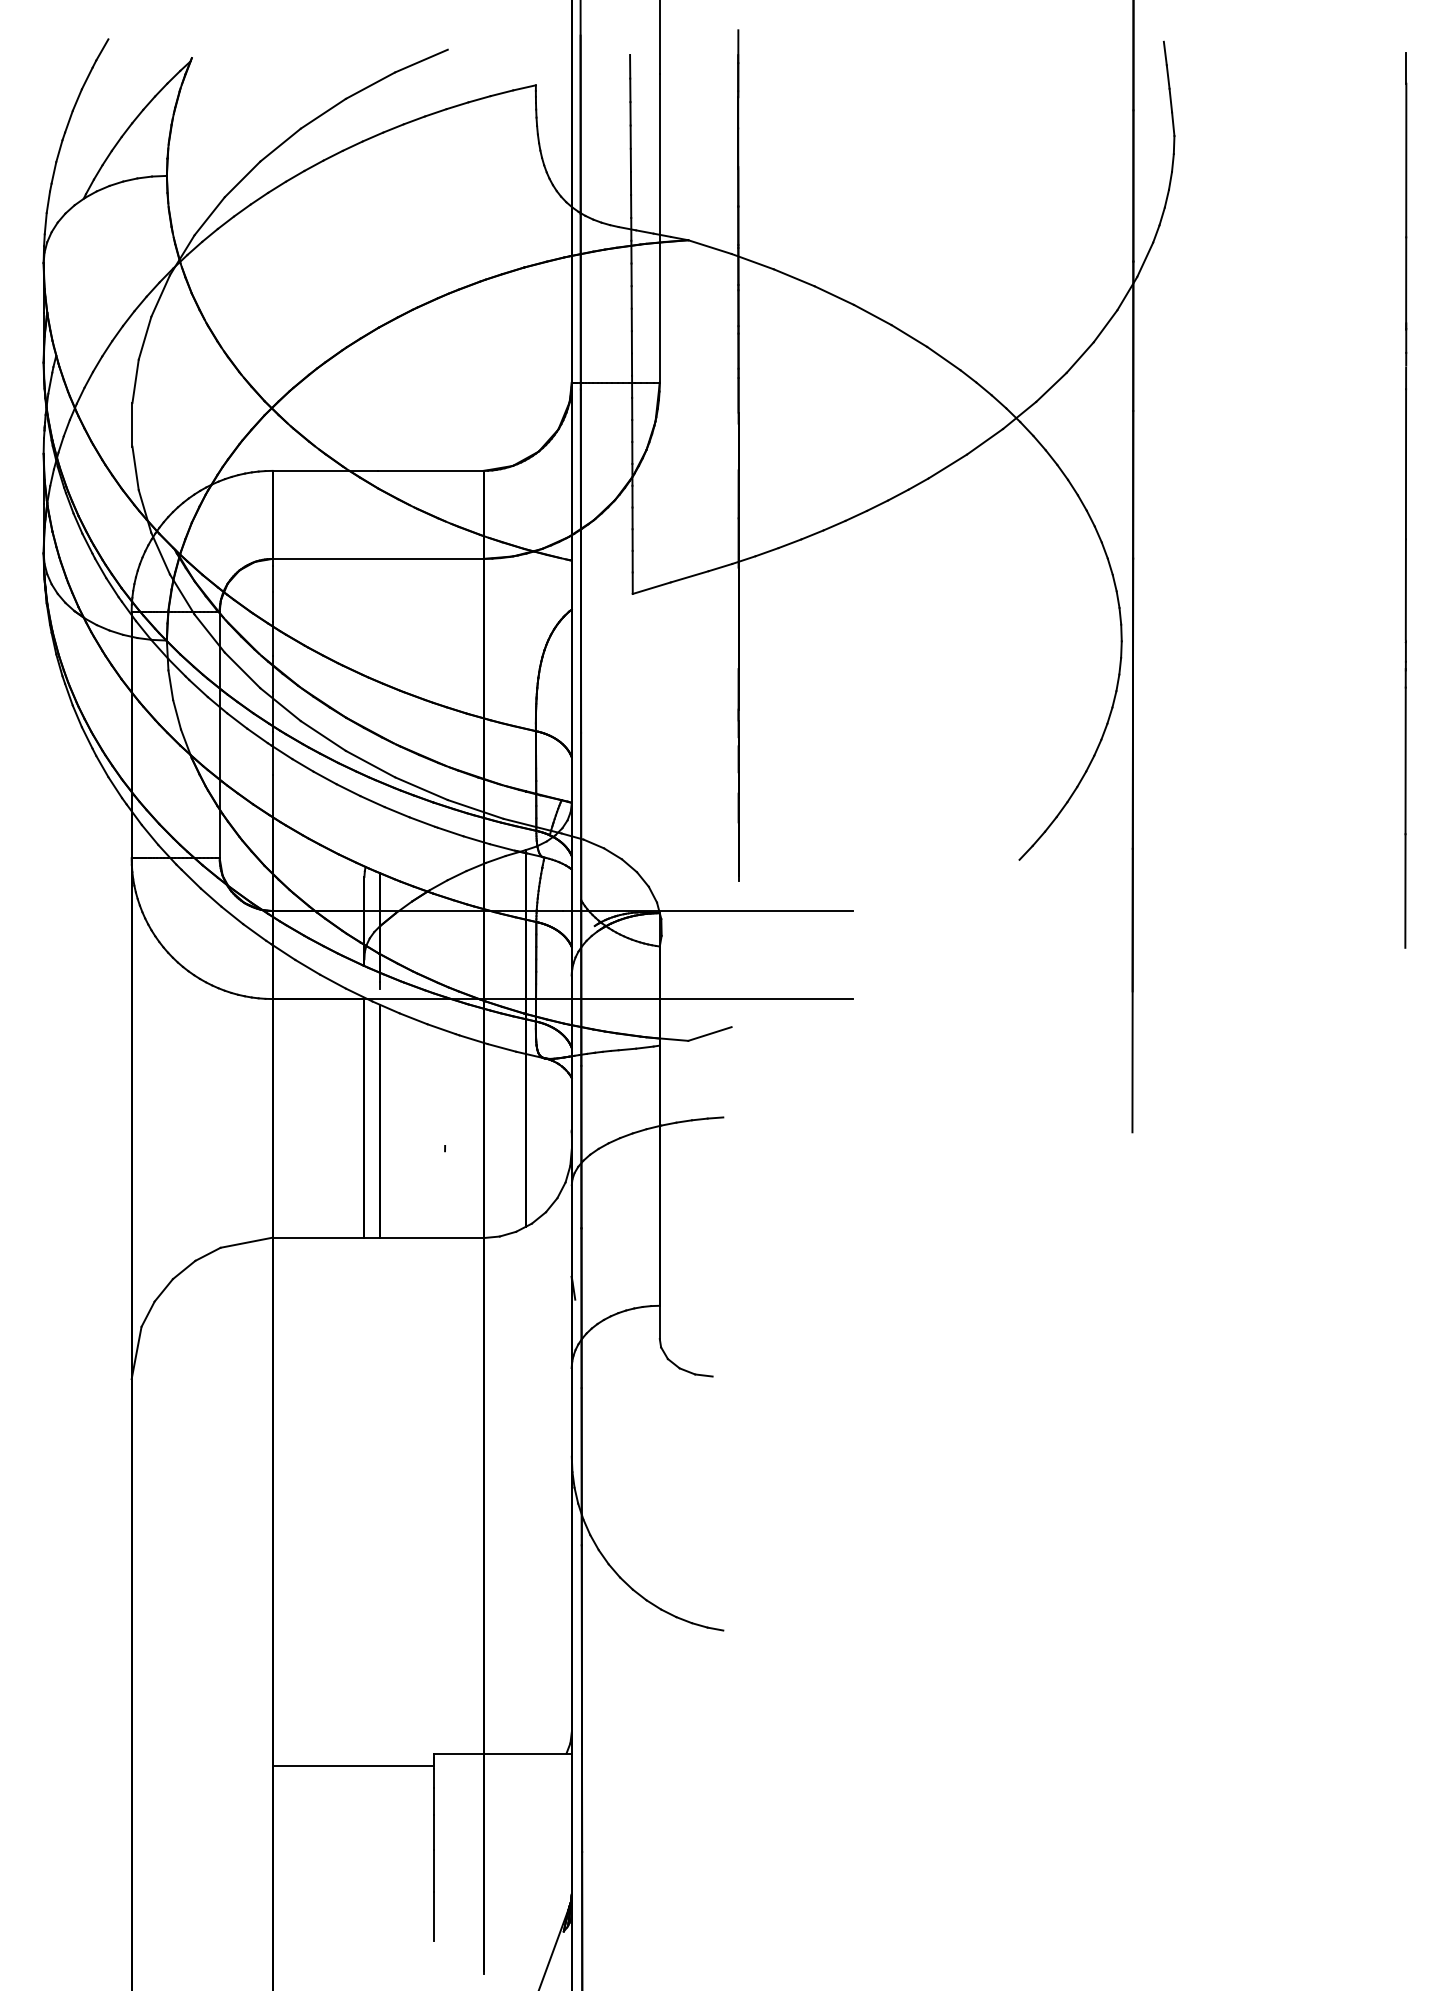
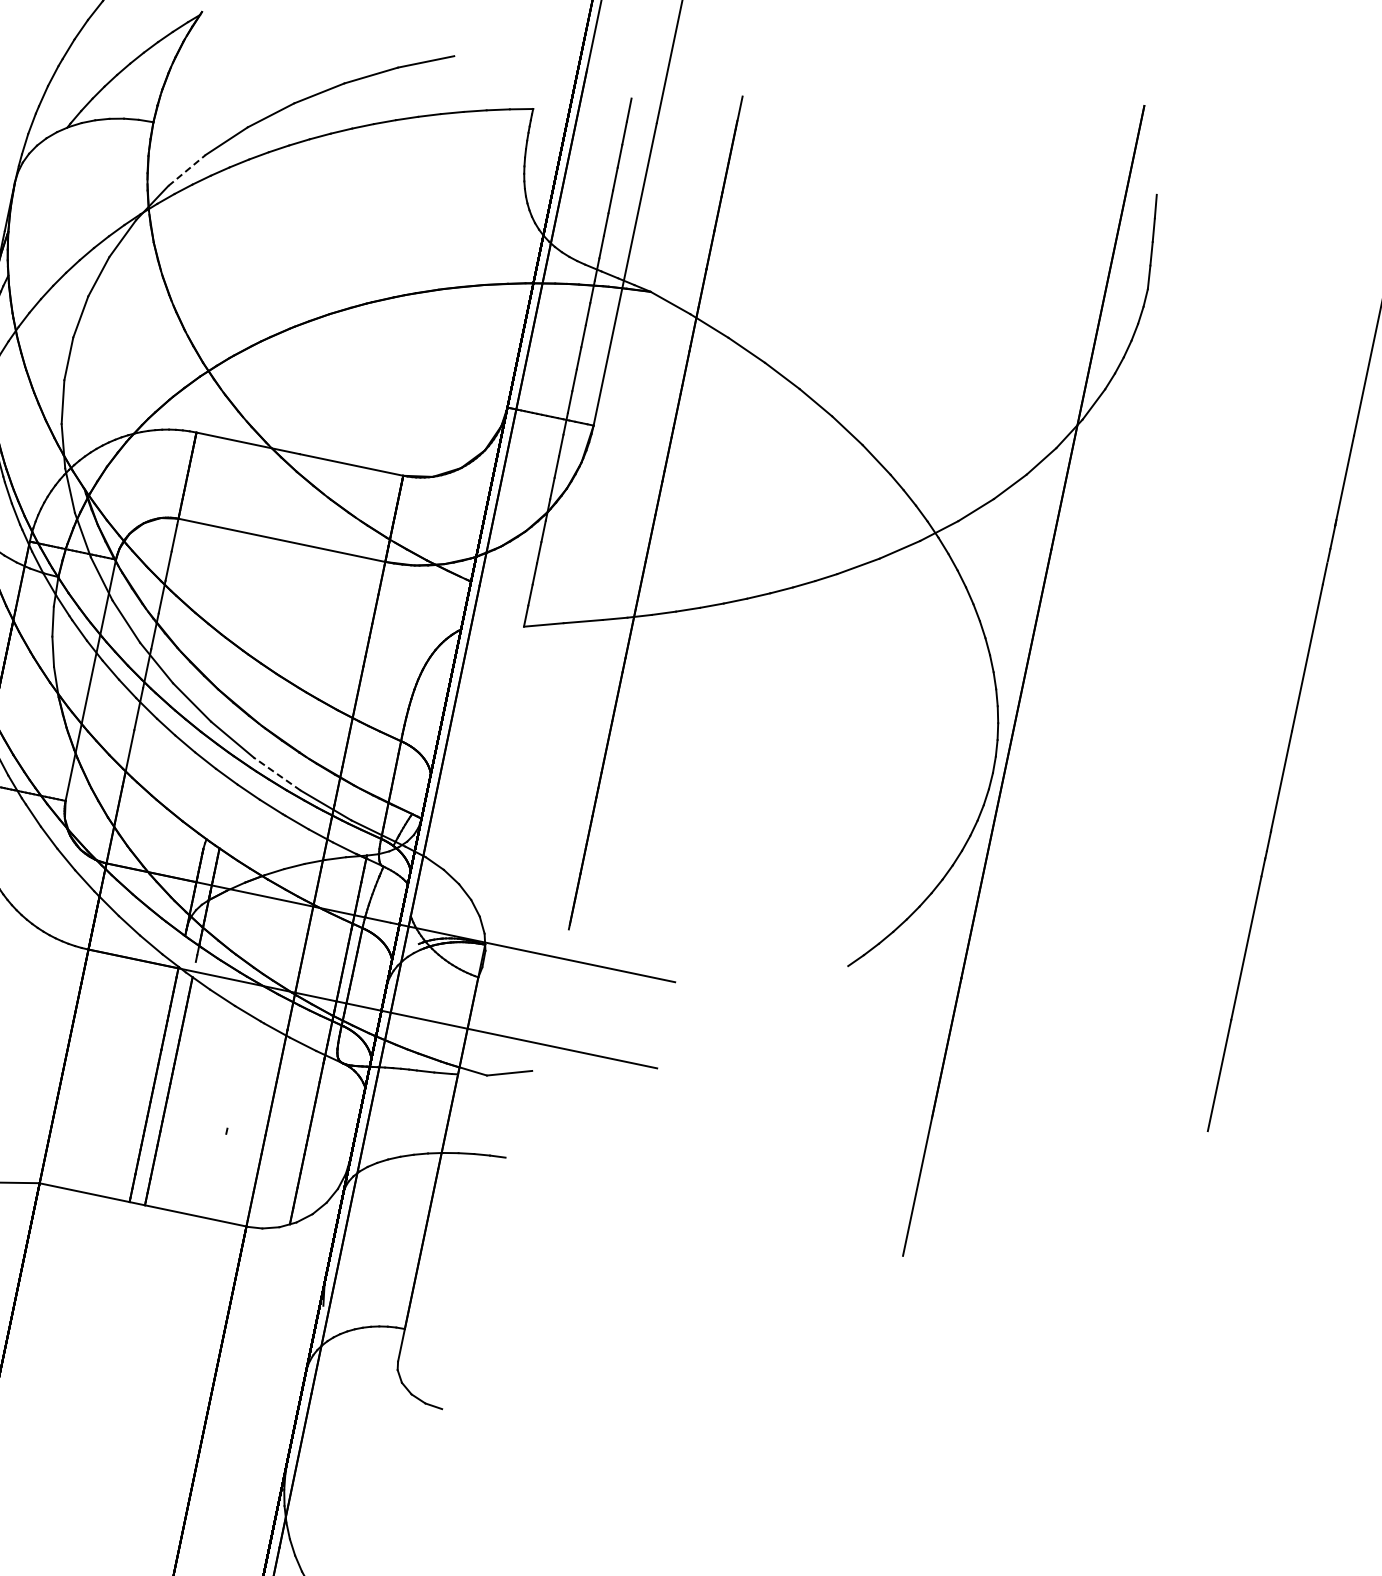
line: (209, 215) -> (187, 169), solid -> dashed
line: (421, 788) -> (277, 773), solid -> dashed

